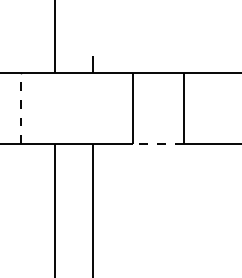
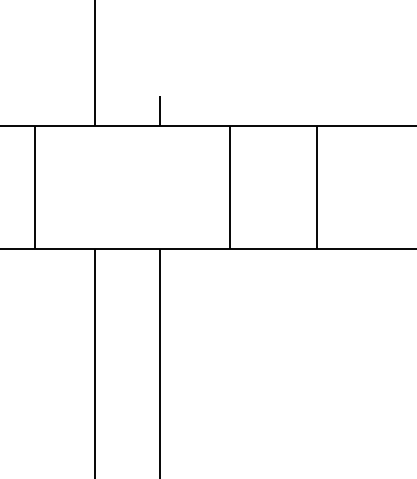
line: (20, 108) -> (35, 186), dashed -> solid
line: (158, 144) -> (273, 248), dashed -> solid

